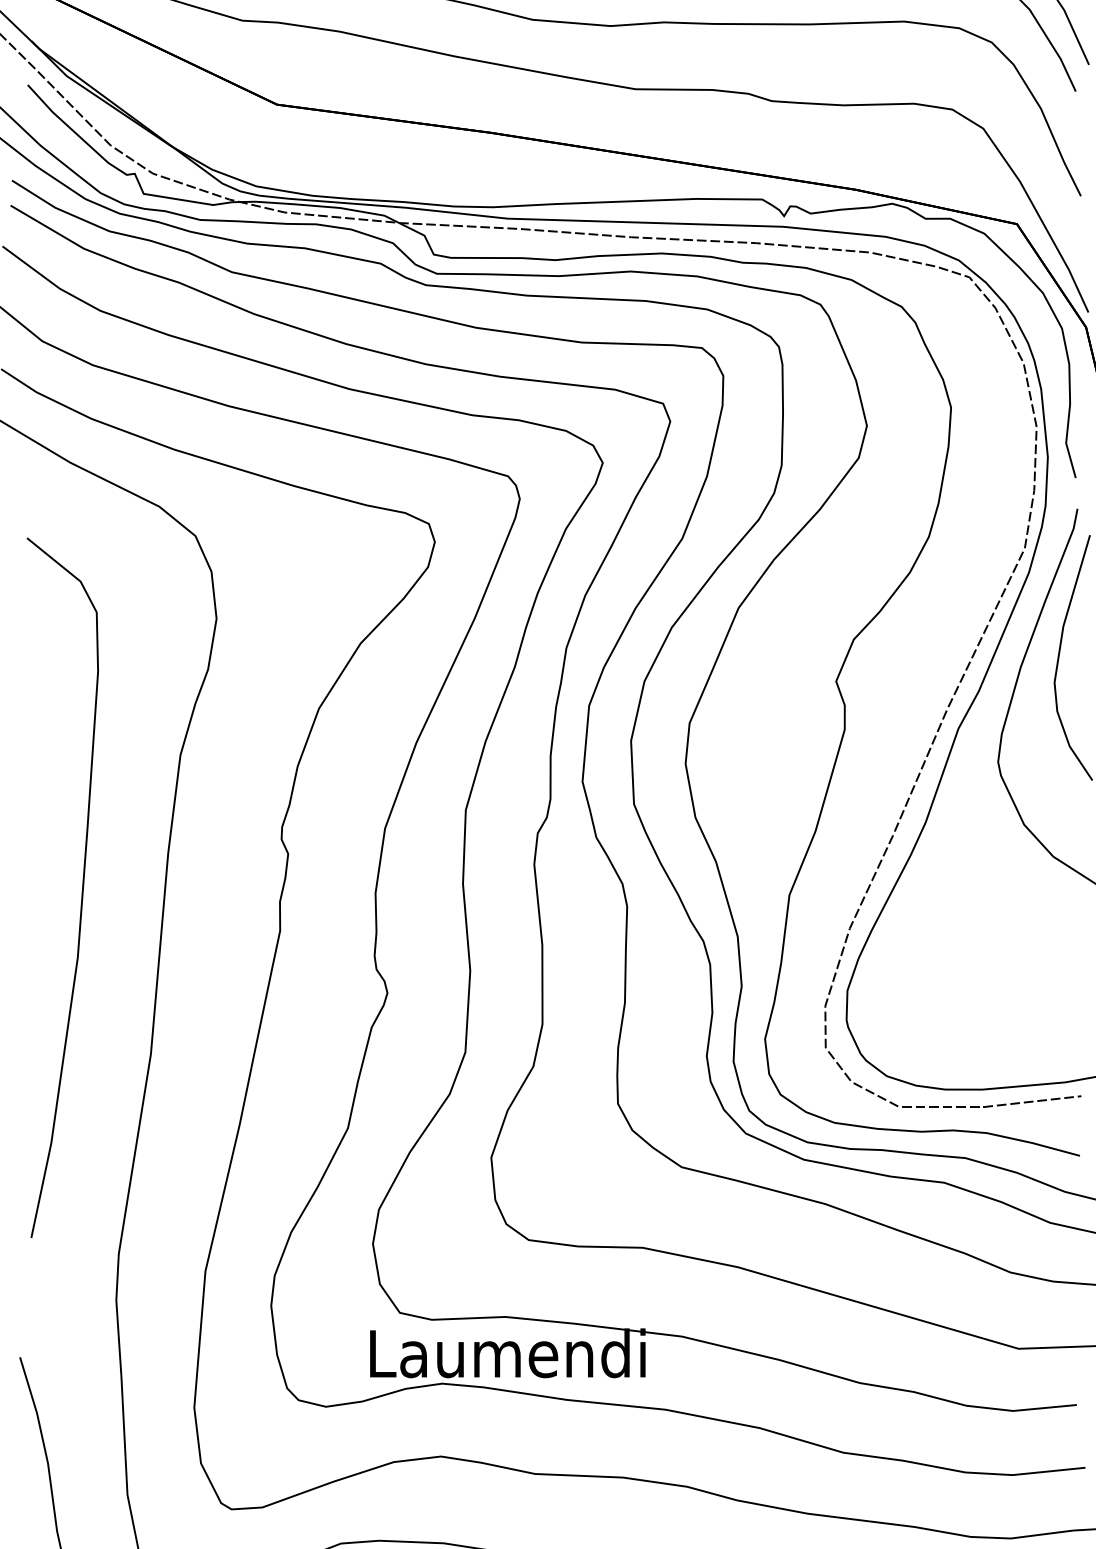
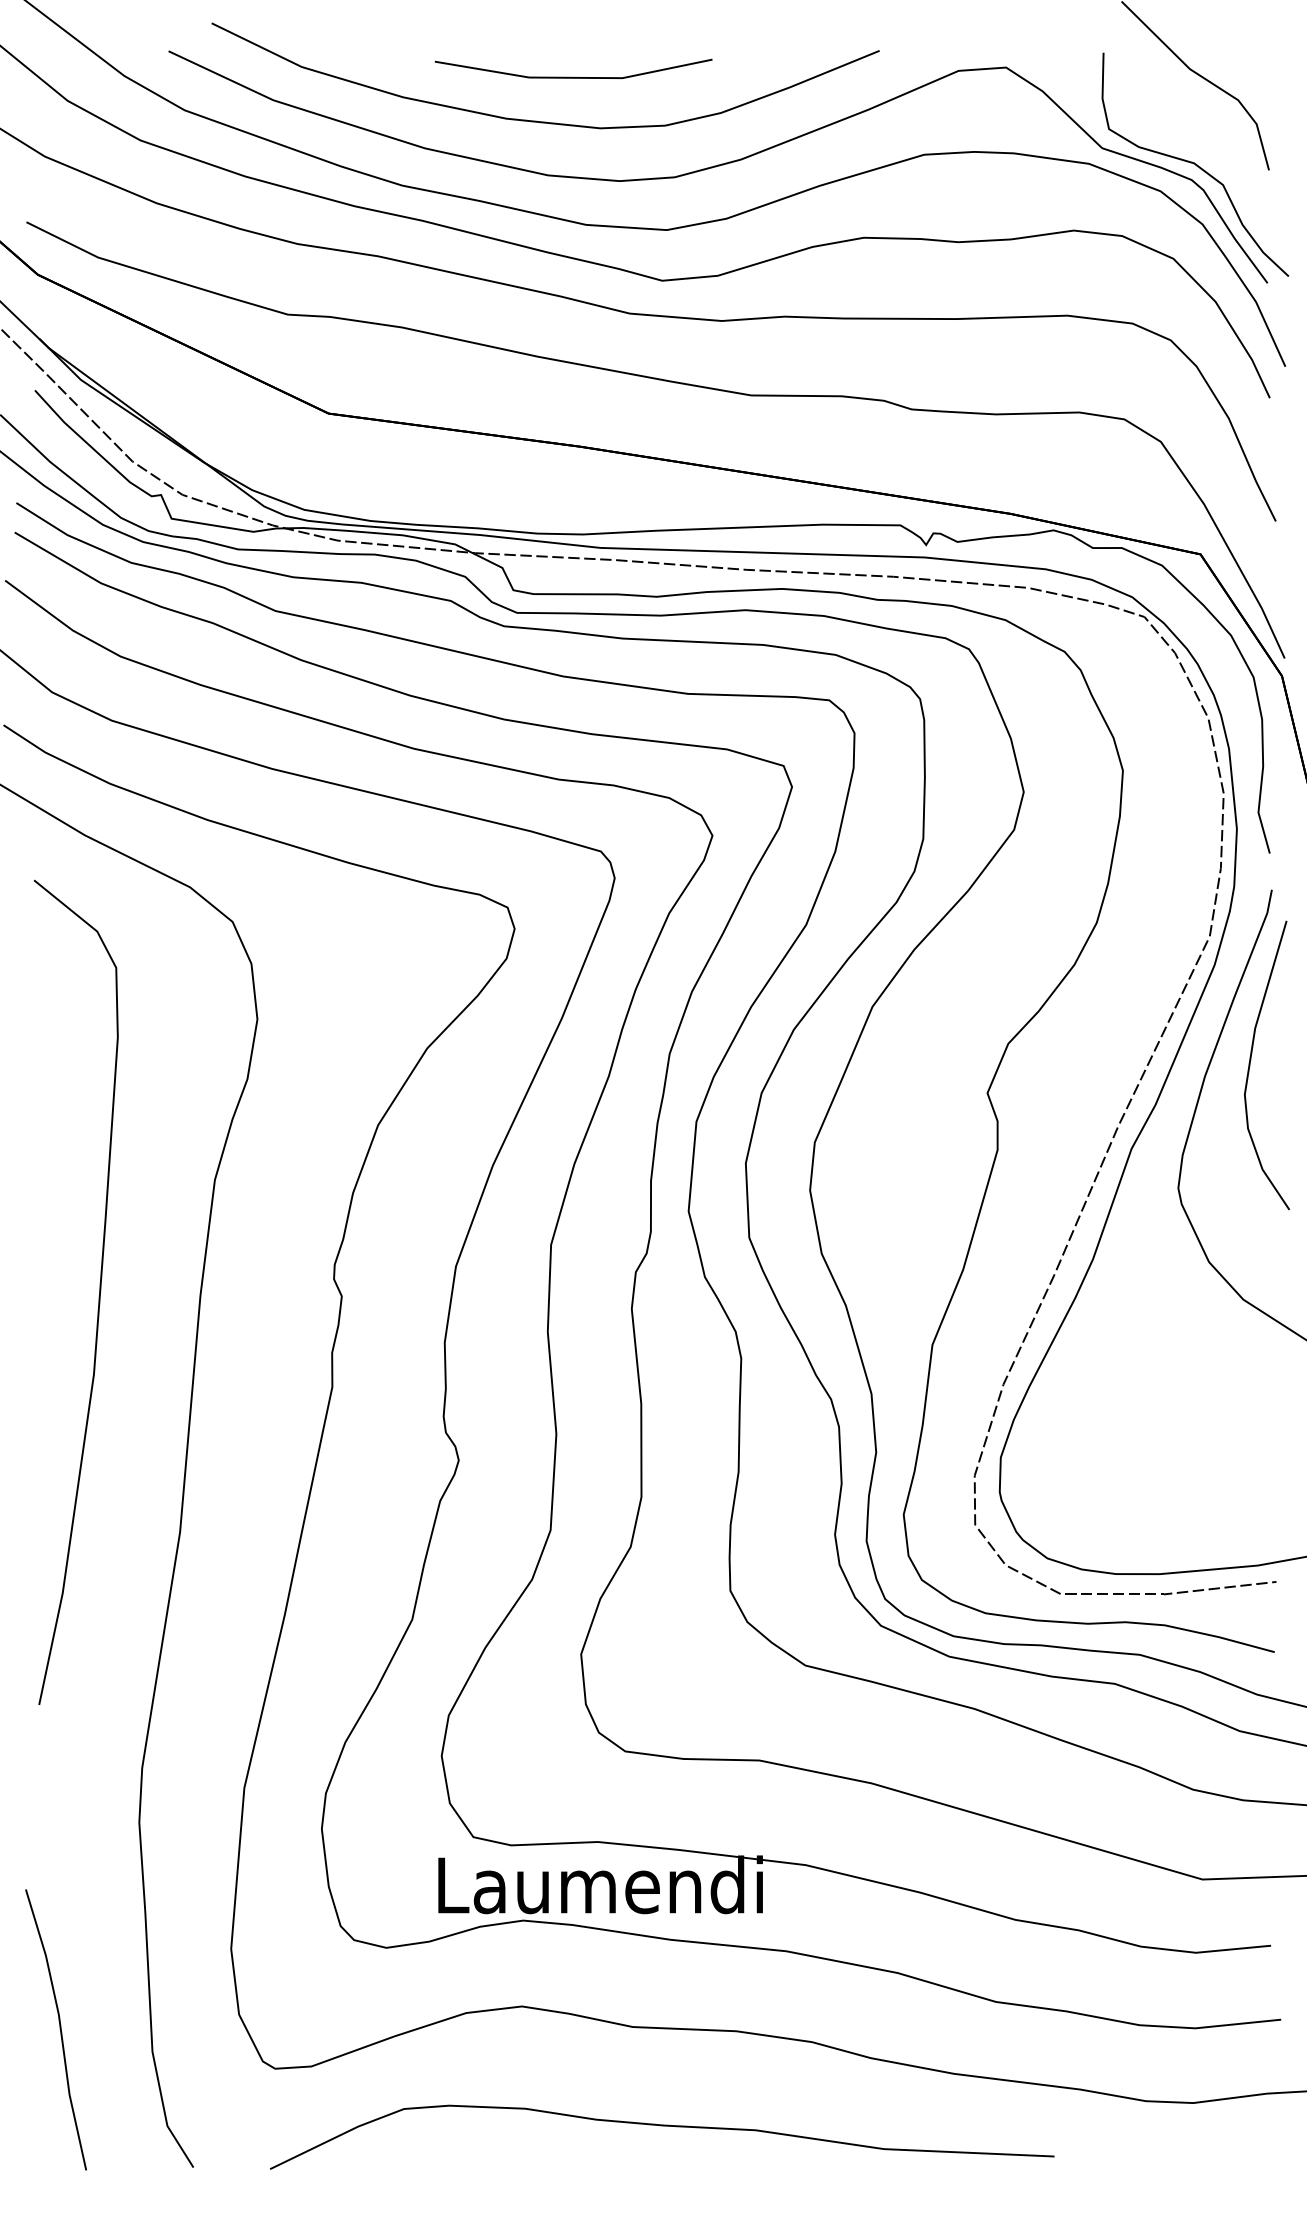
curve: (81, 891) -> (98, 1296), moved

